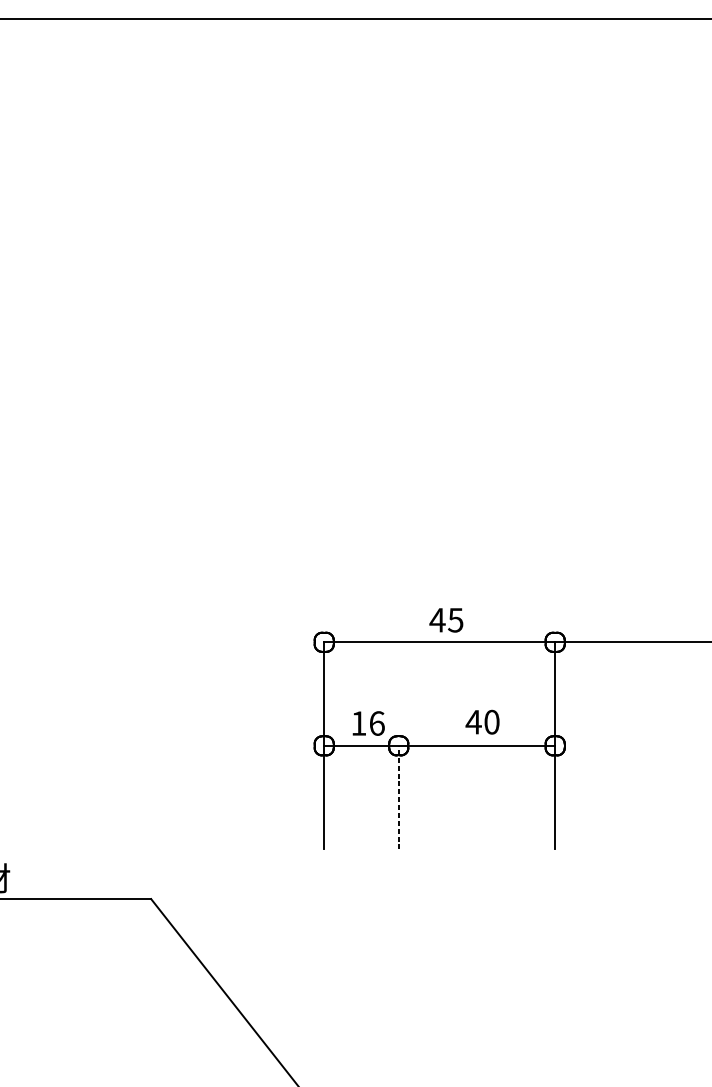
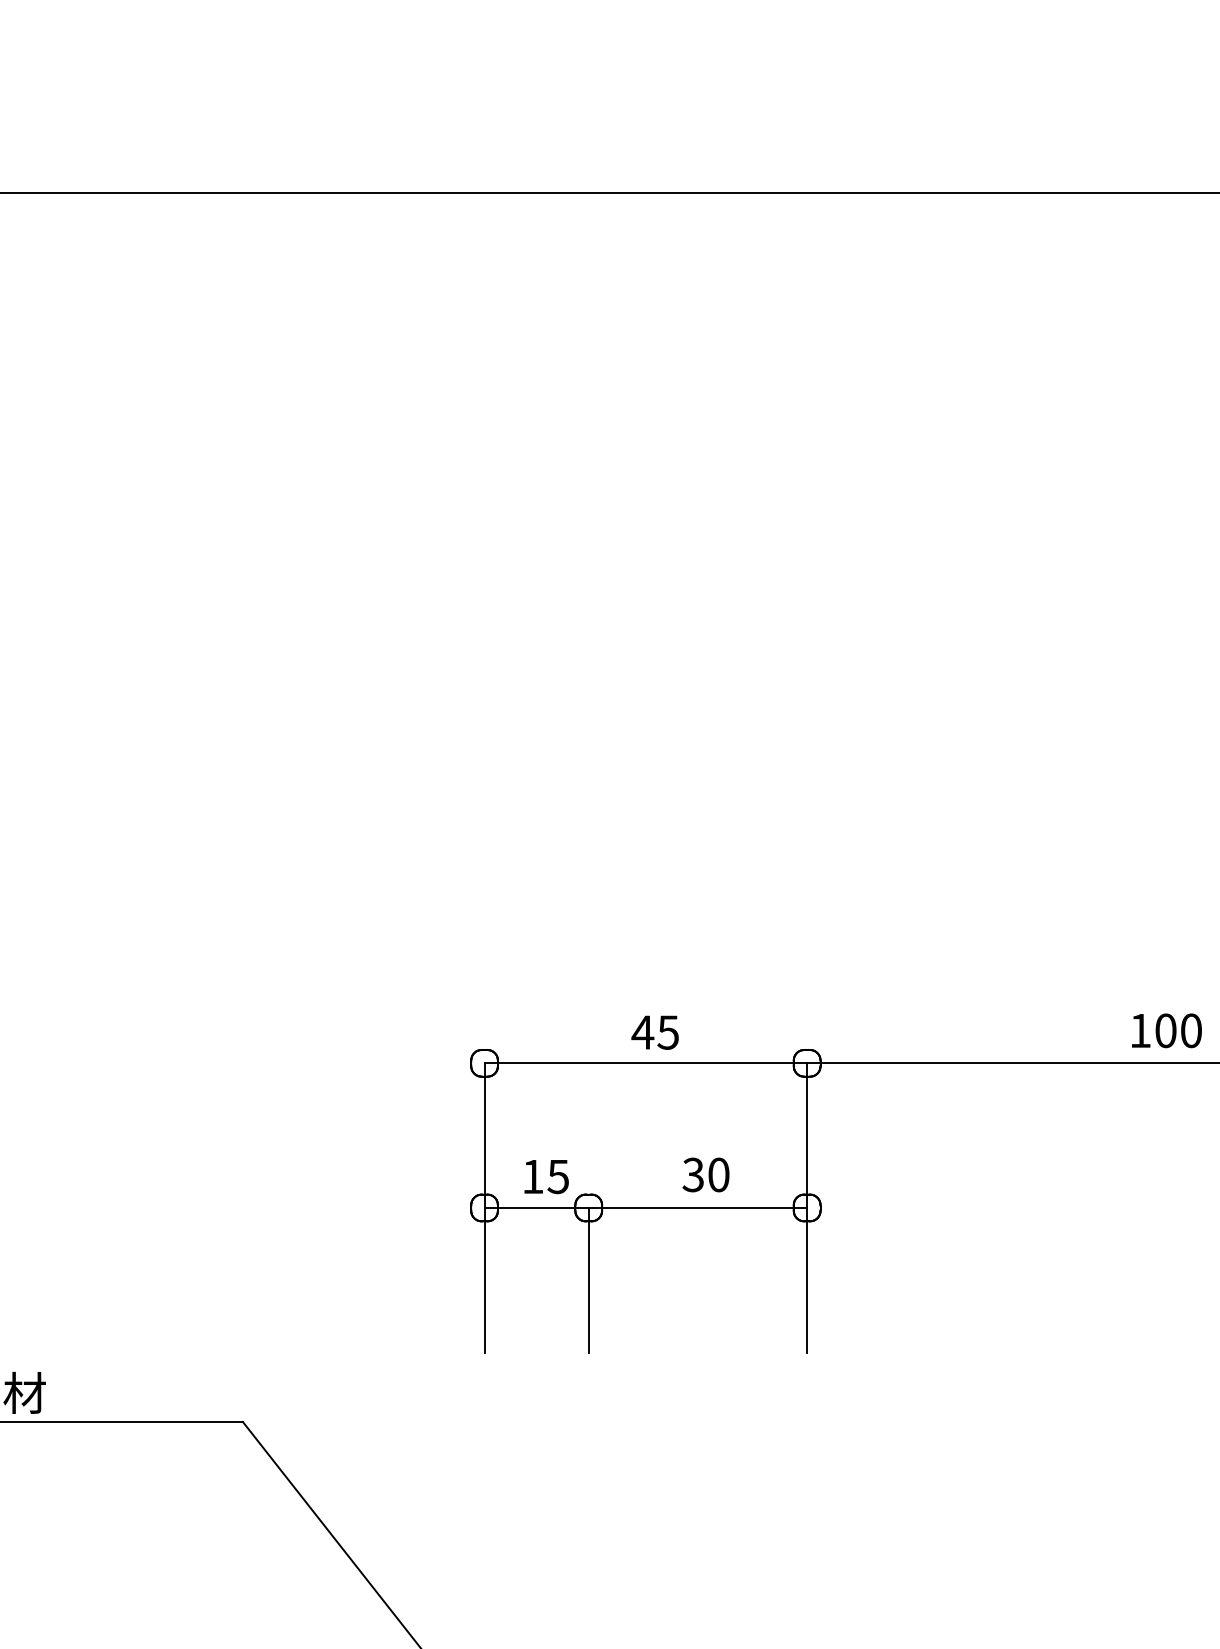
text: (473, 721) -> (692, 1174), 40 -> 30
text: (377, 723) -> (558, 1176), 16 -> 15
line: (398, 797) -> (588, 1279), dashed -> solid

